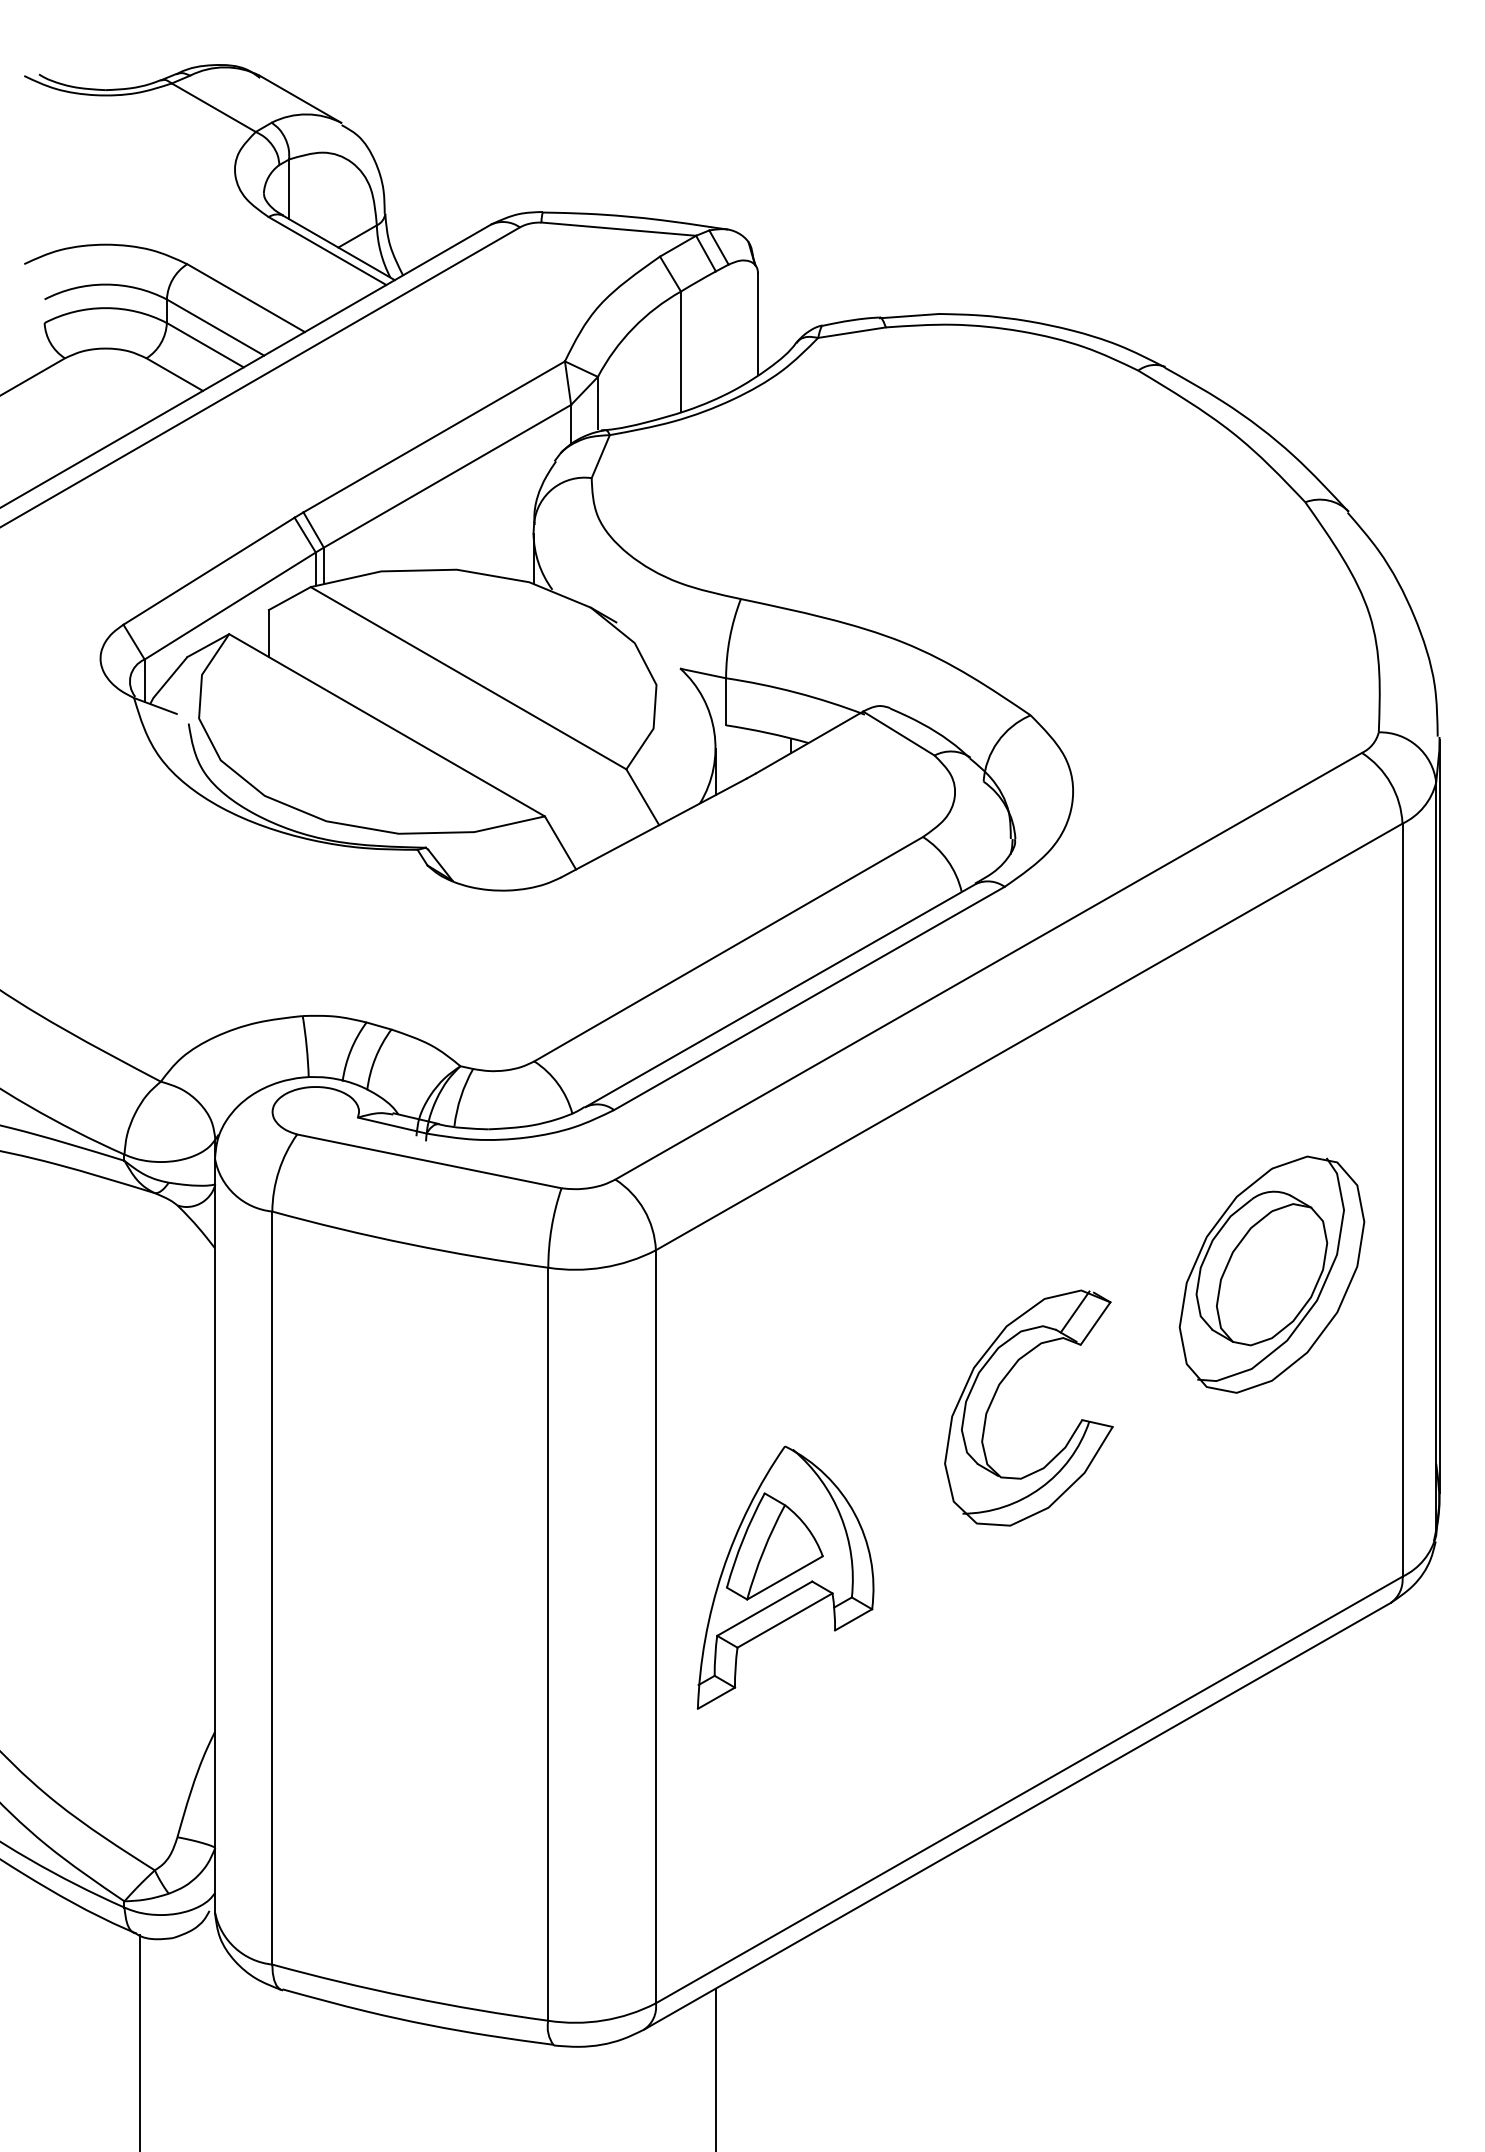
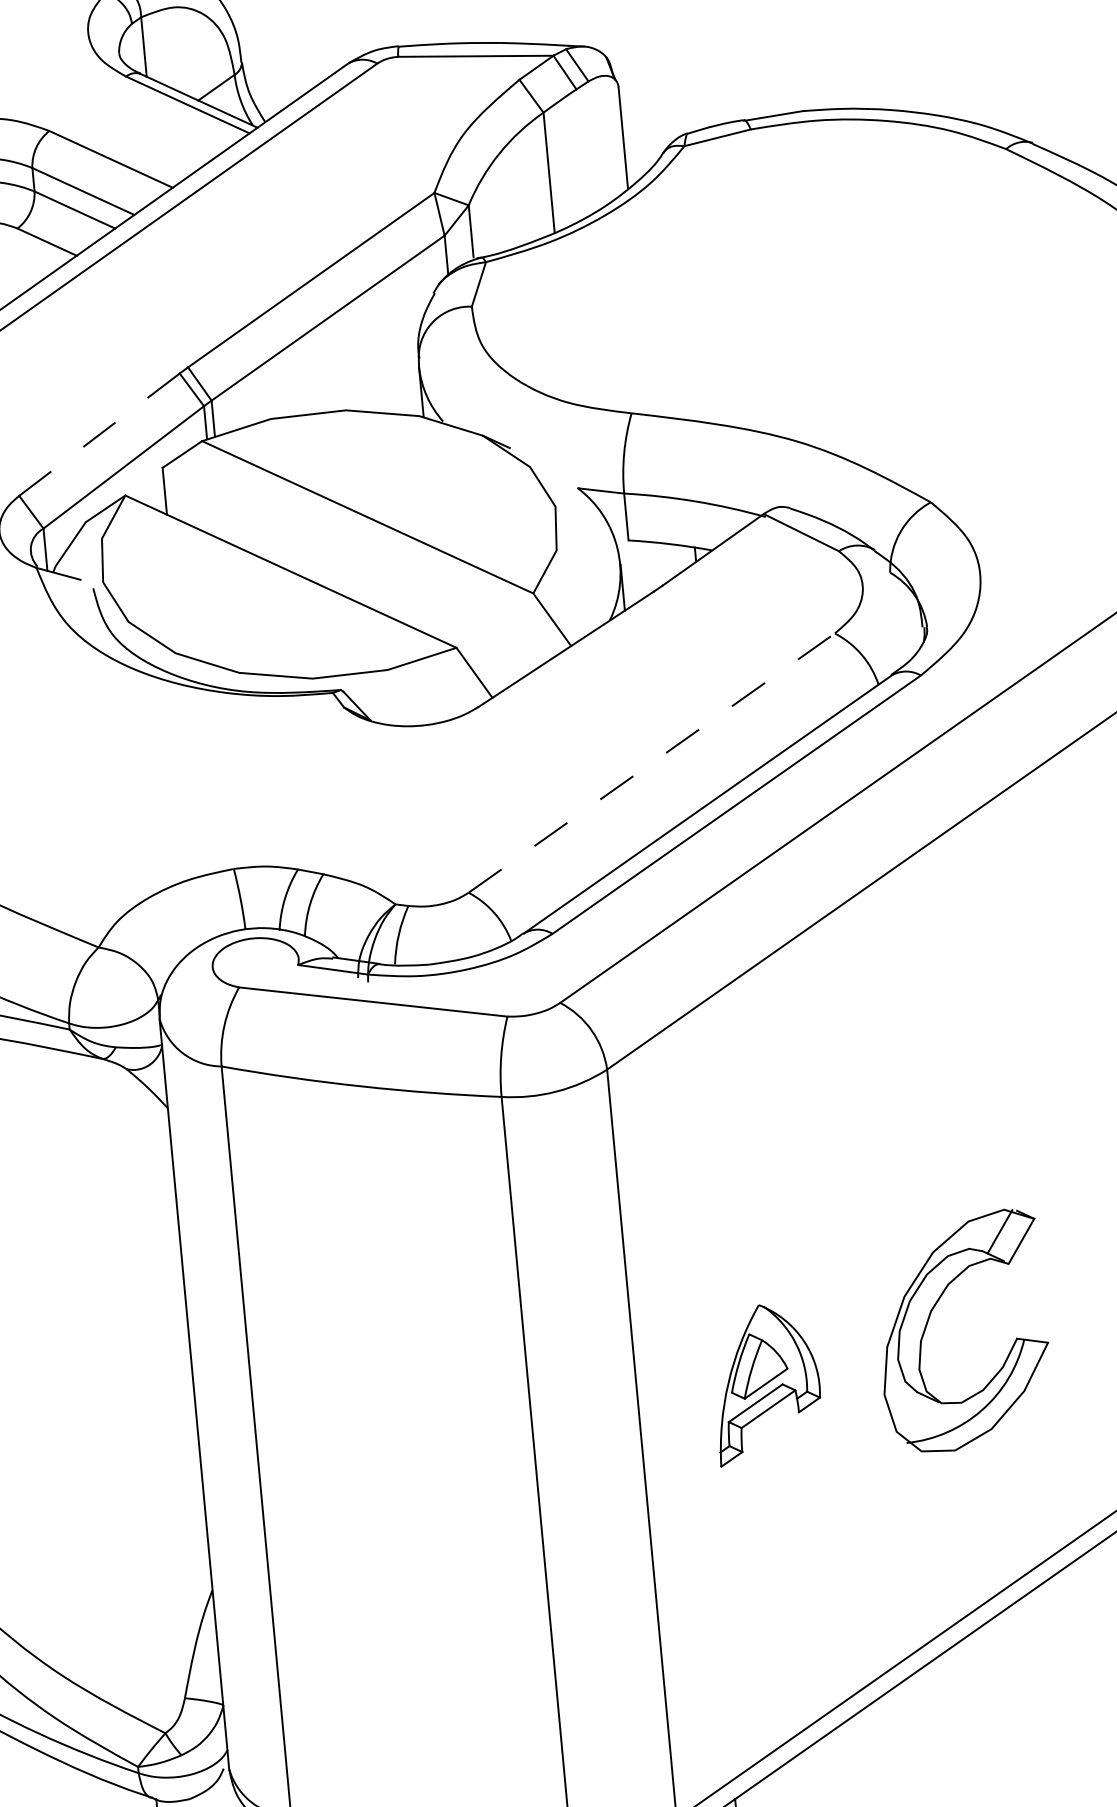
line: (209, 571) -> (99, 434), solid -> dashed
line: (729, 948) -> (652, 762), solid -> dashed
part: (997, 1391) -> (930, 1318), moved
part: (785, 1577) -> (766, 1383), size x0.6

